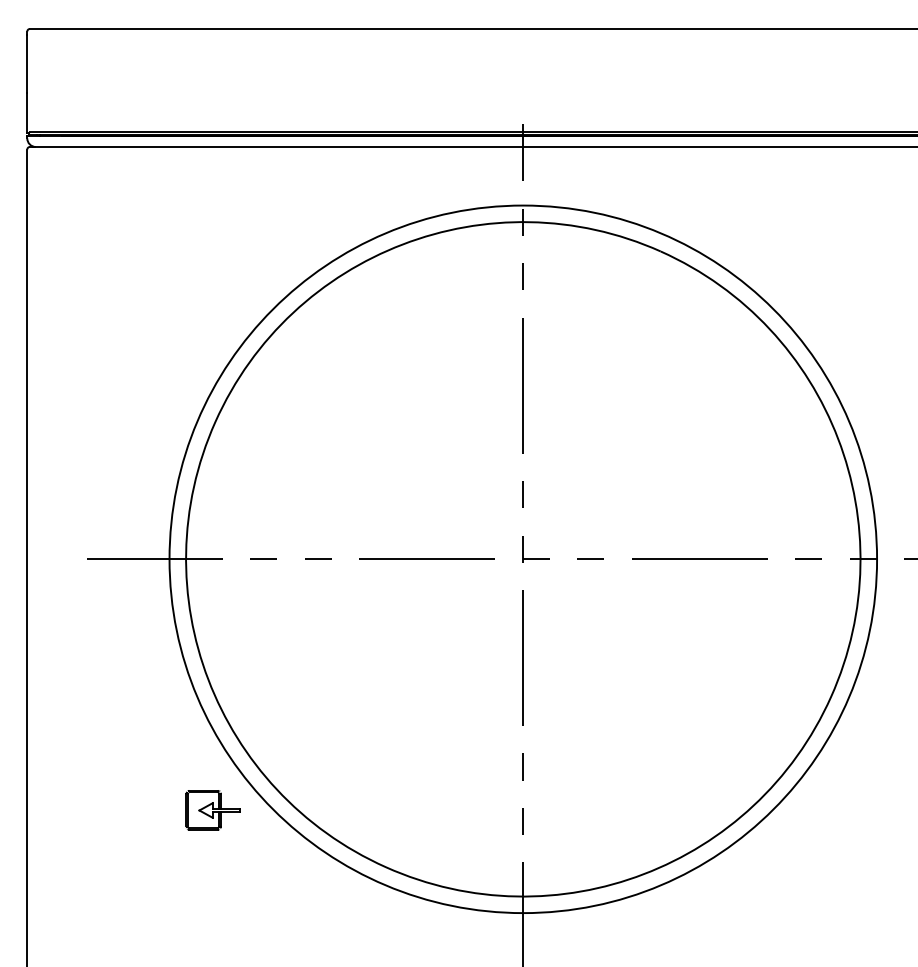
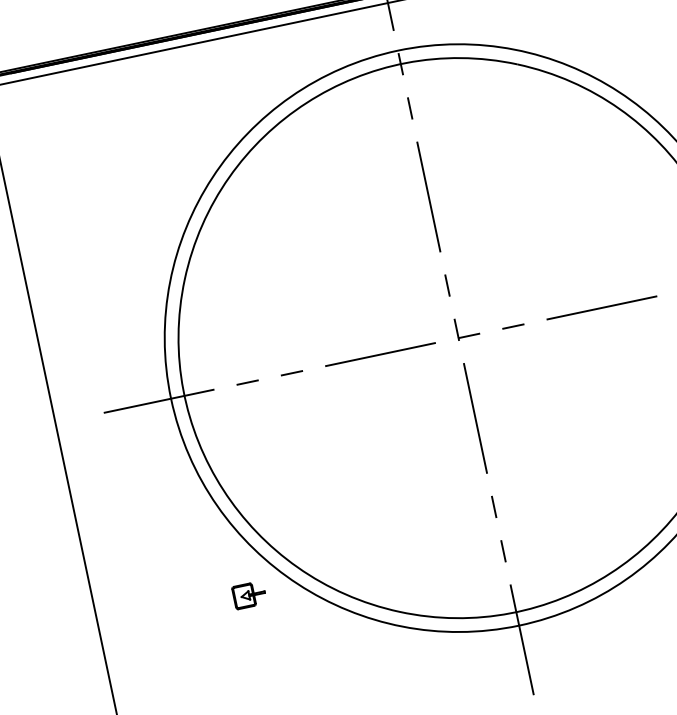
part: (212, 810) -> (249, 595), size x0.7

